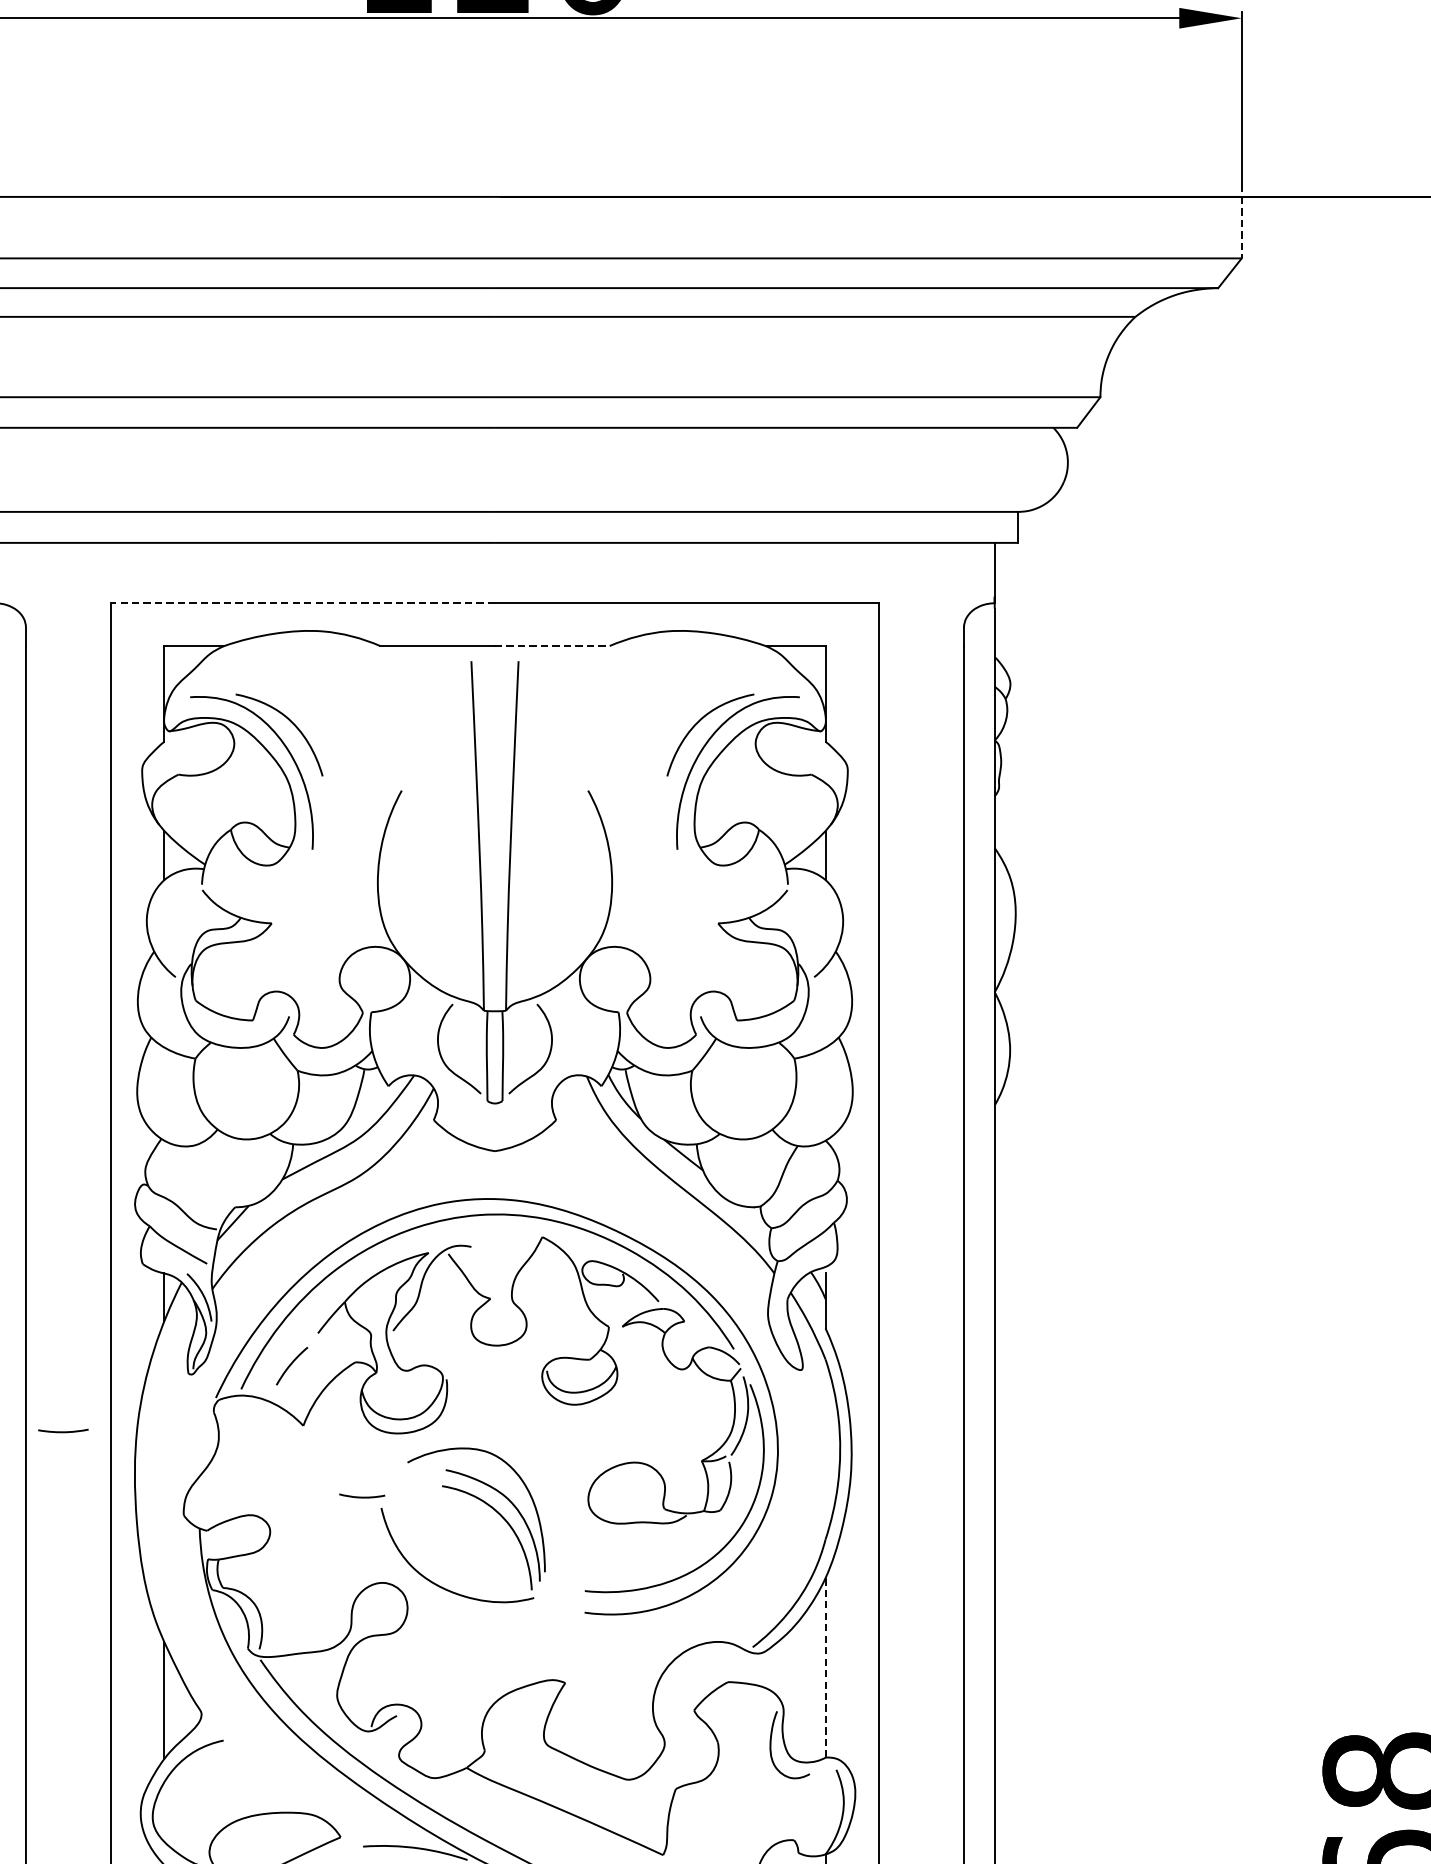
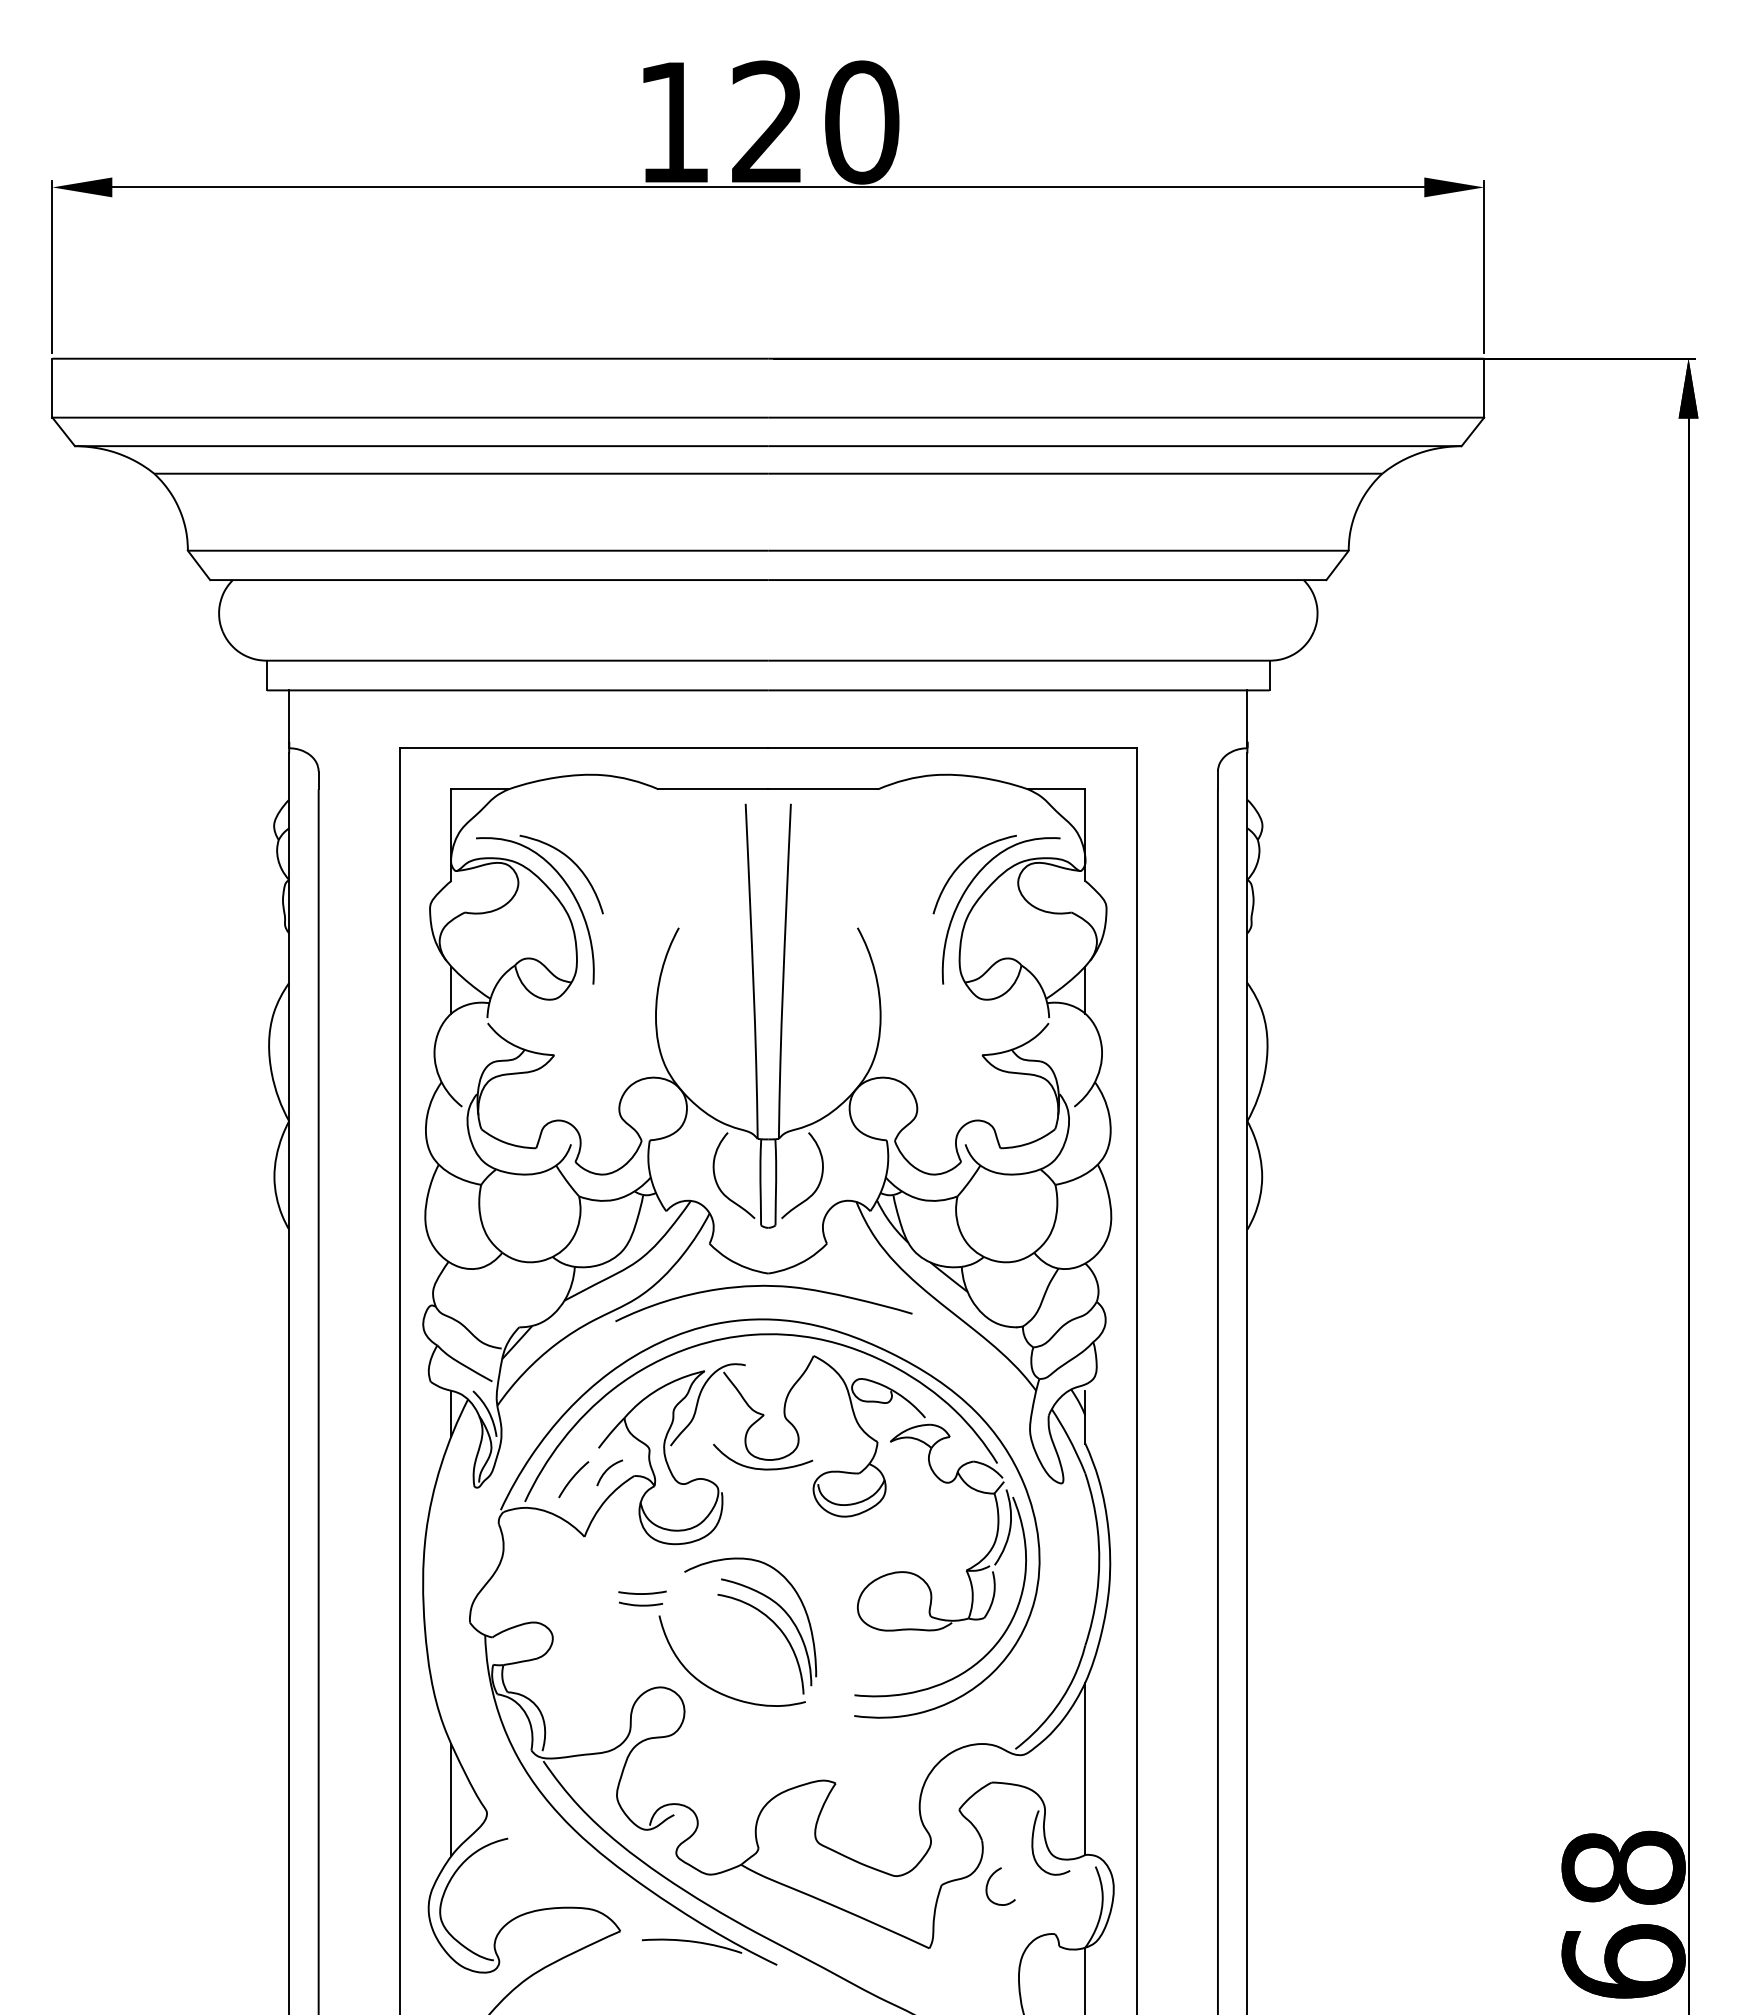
line: (1242, 227) -> (1484, 388), dashed -> solid
line: (302, 603) -> (583, 748), dashed -> solid
line: (552, 646) -> (823, 789), dashed -> solid
curve: (489, 1164) -> (763, 1286), added
curve: (489, 1354) -> (763, 1468), added
curve: (327, 1356) -> (607, 1470), added
curve: (63, 1431) -> (642, 1593), moved
line: (825, 1667) -> (1085, 1768), dashed -> solid
curve: (725, 1785) -> (989, 1881), added

